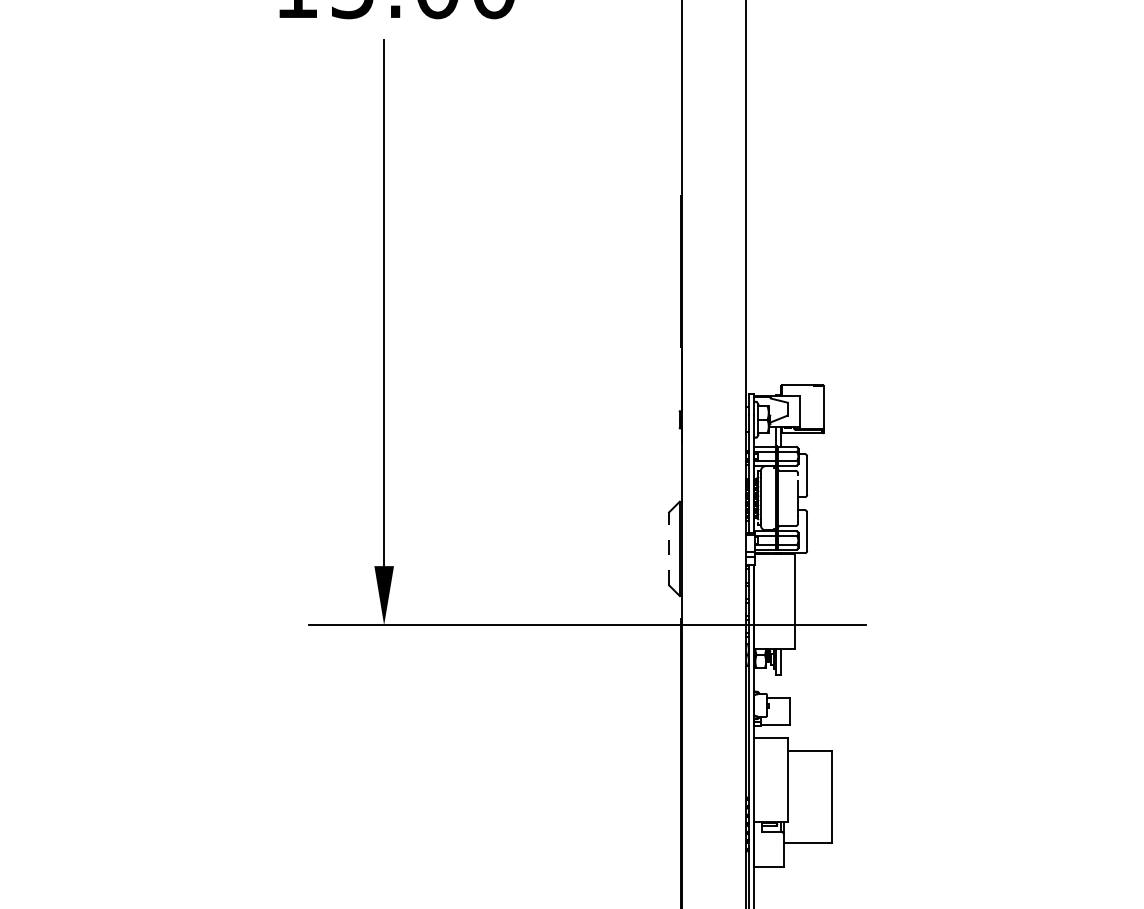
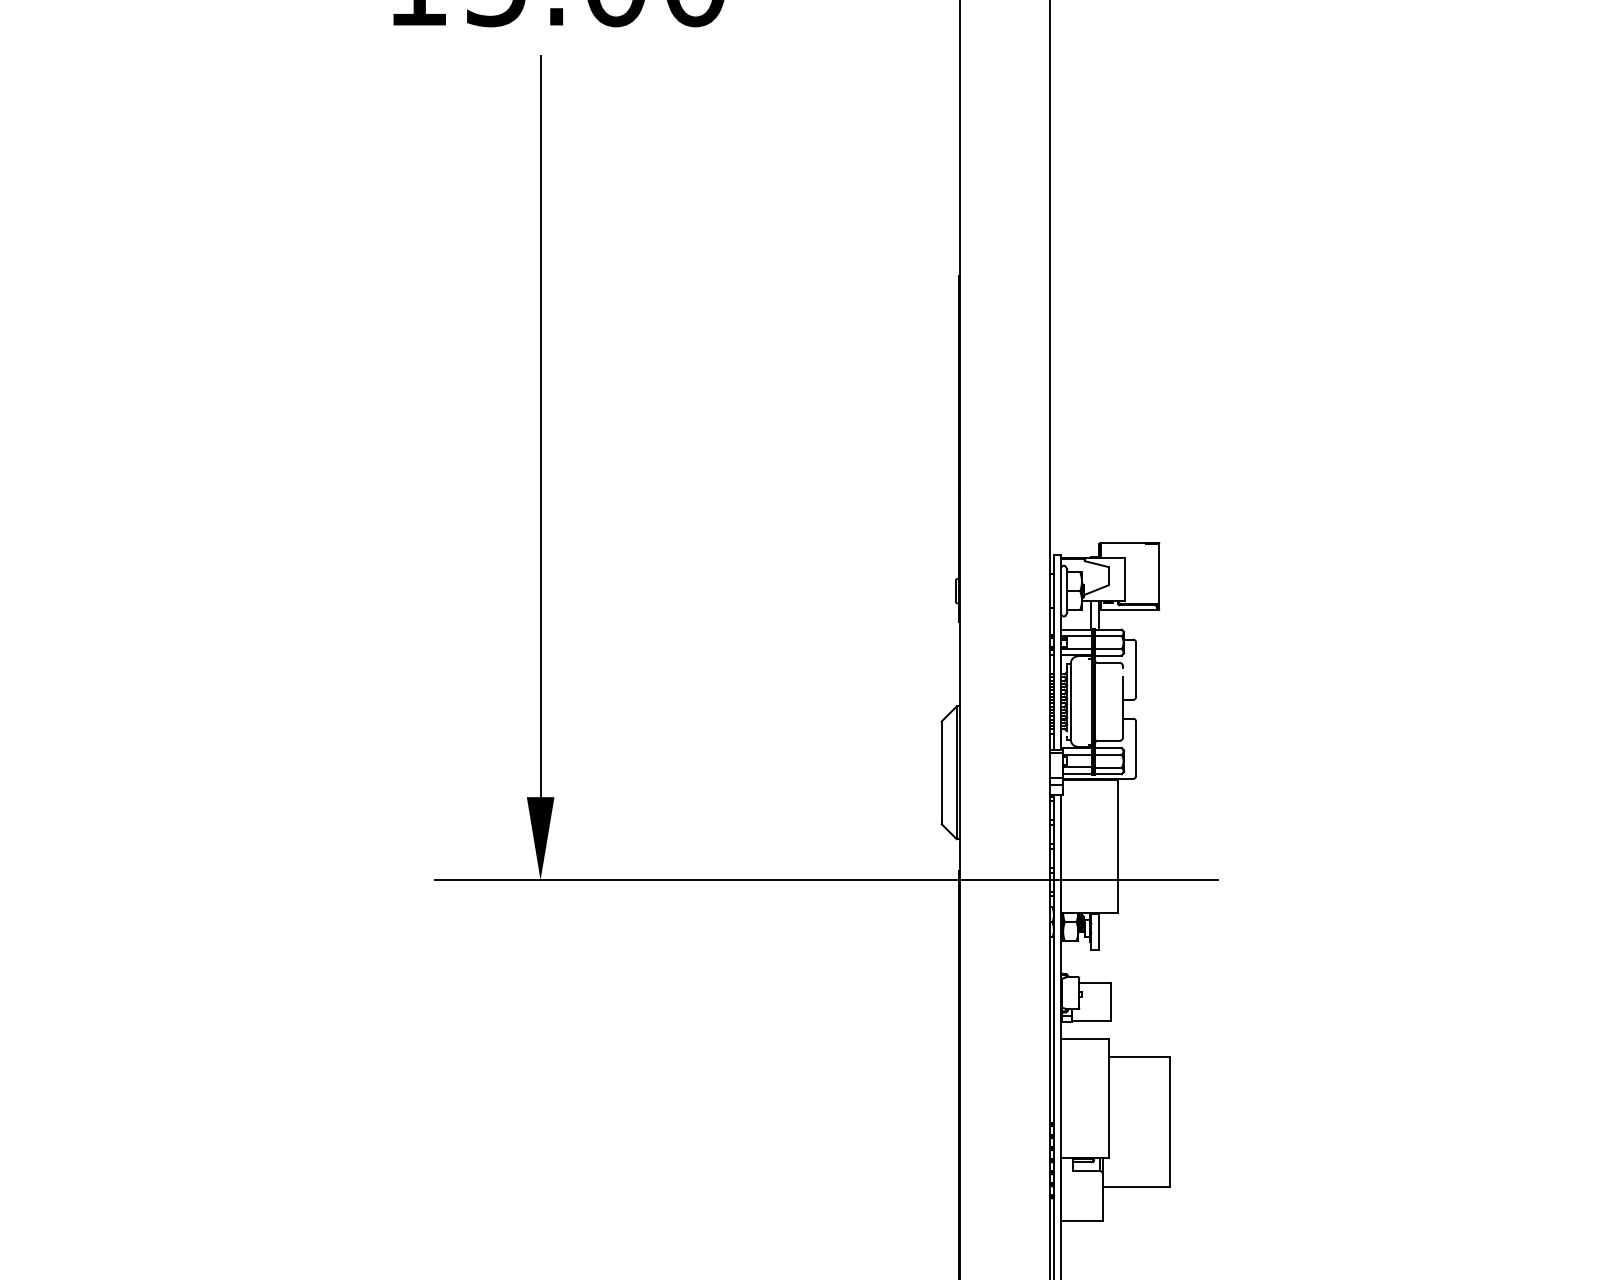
line: (668, 548) -> (941, 772), dashed -> solid

